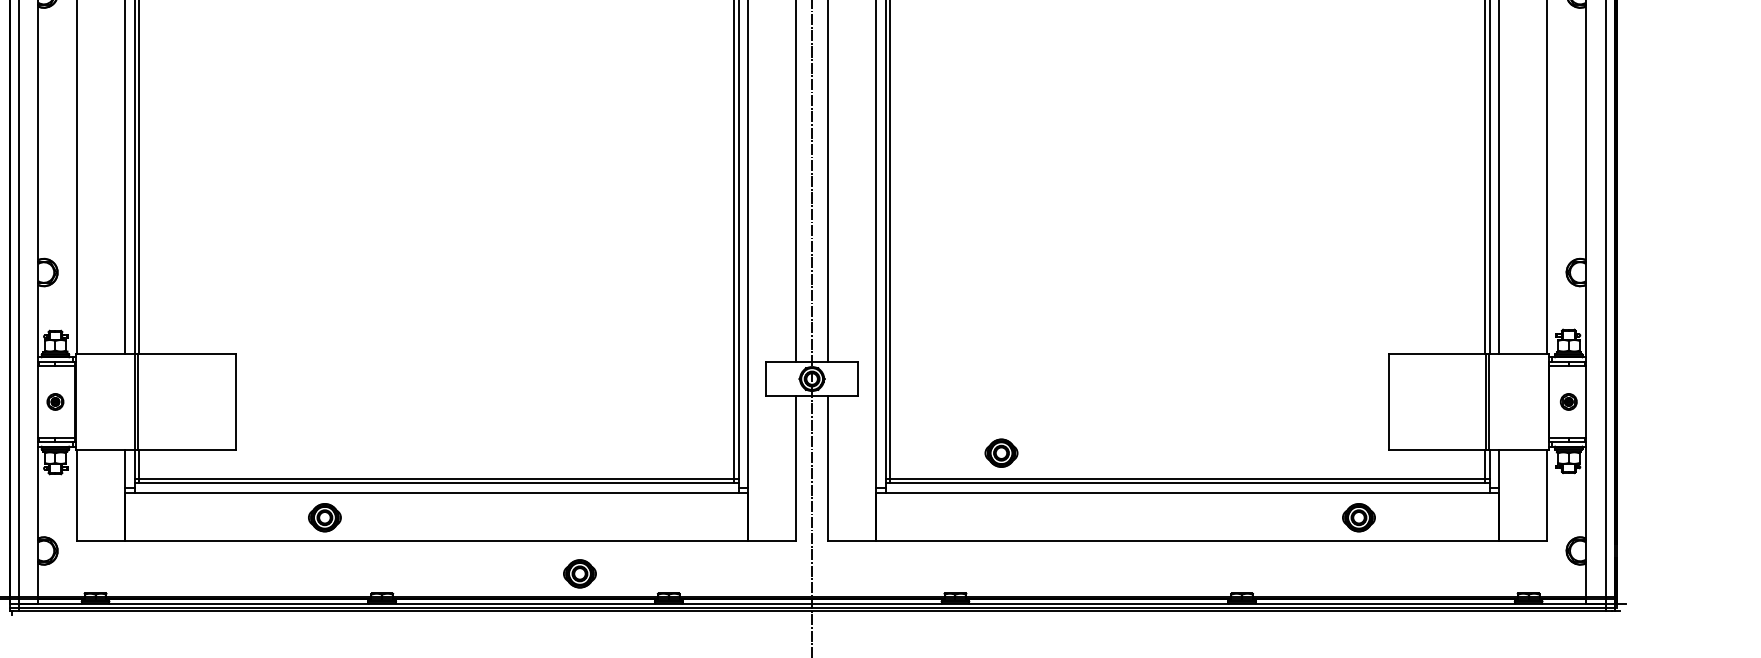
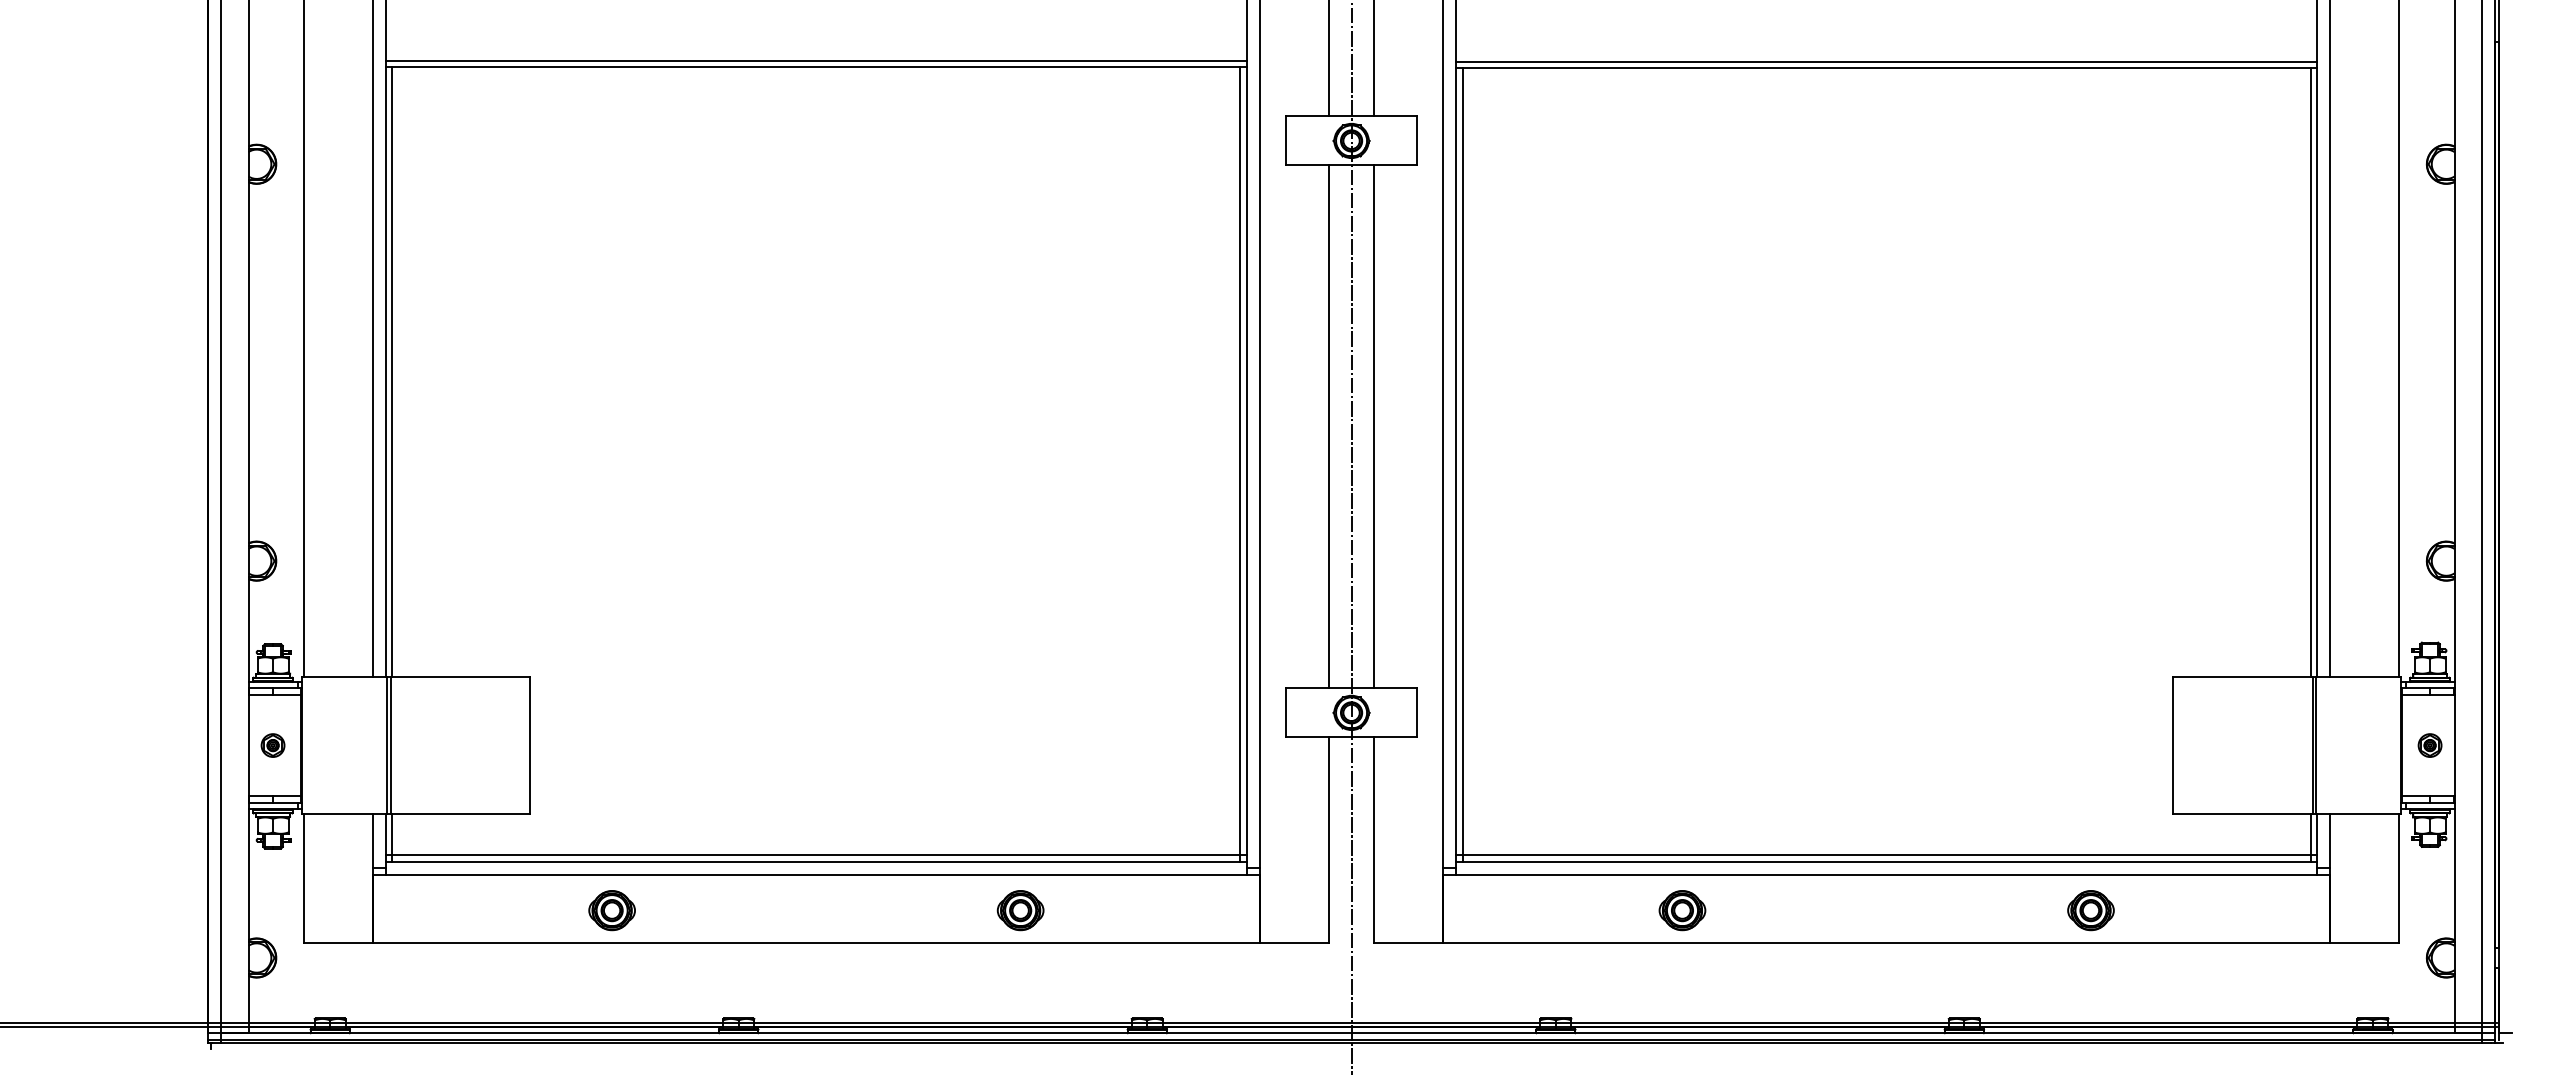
part: (1001, 453) -> (1682, 910), moved
part: (324, 517) -> (611, 910), moved
part: (1358, 517) -> (2090, 910), moved
part: (579, 573) -> (1020, 910), moved

